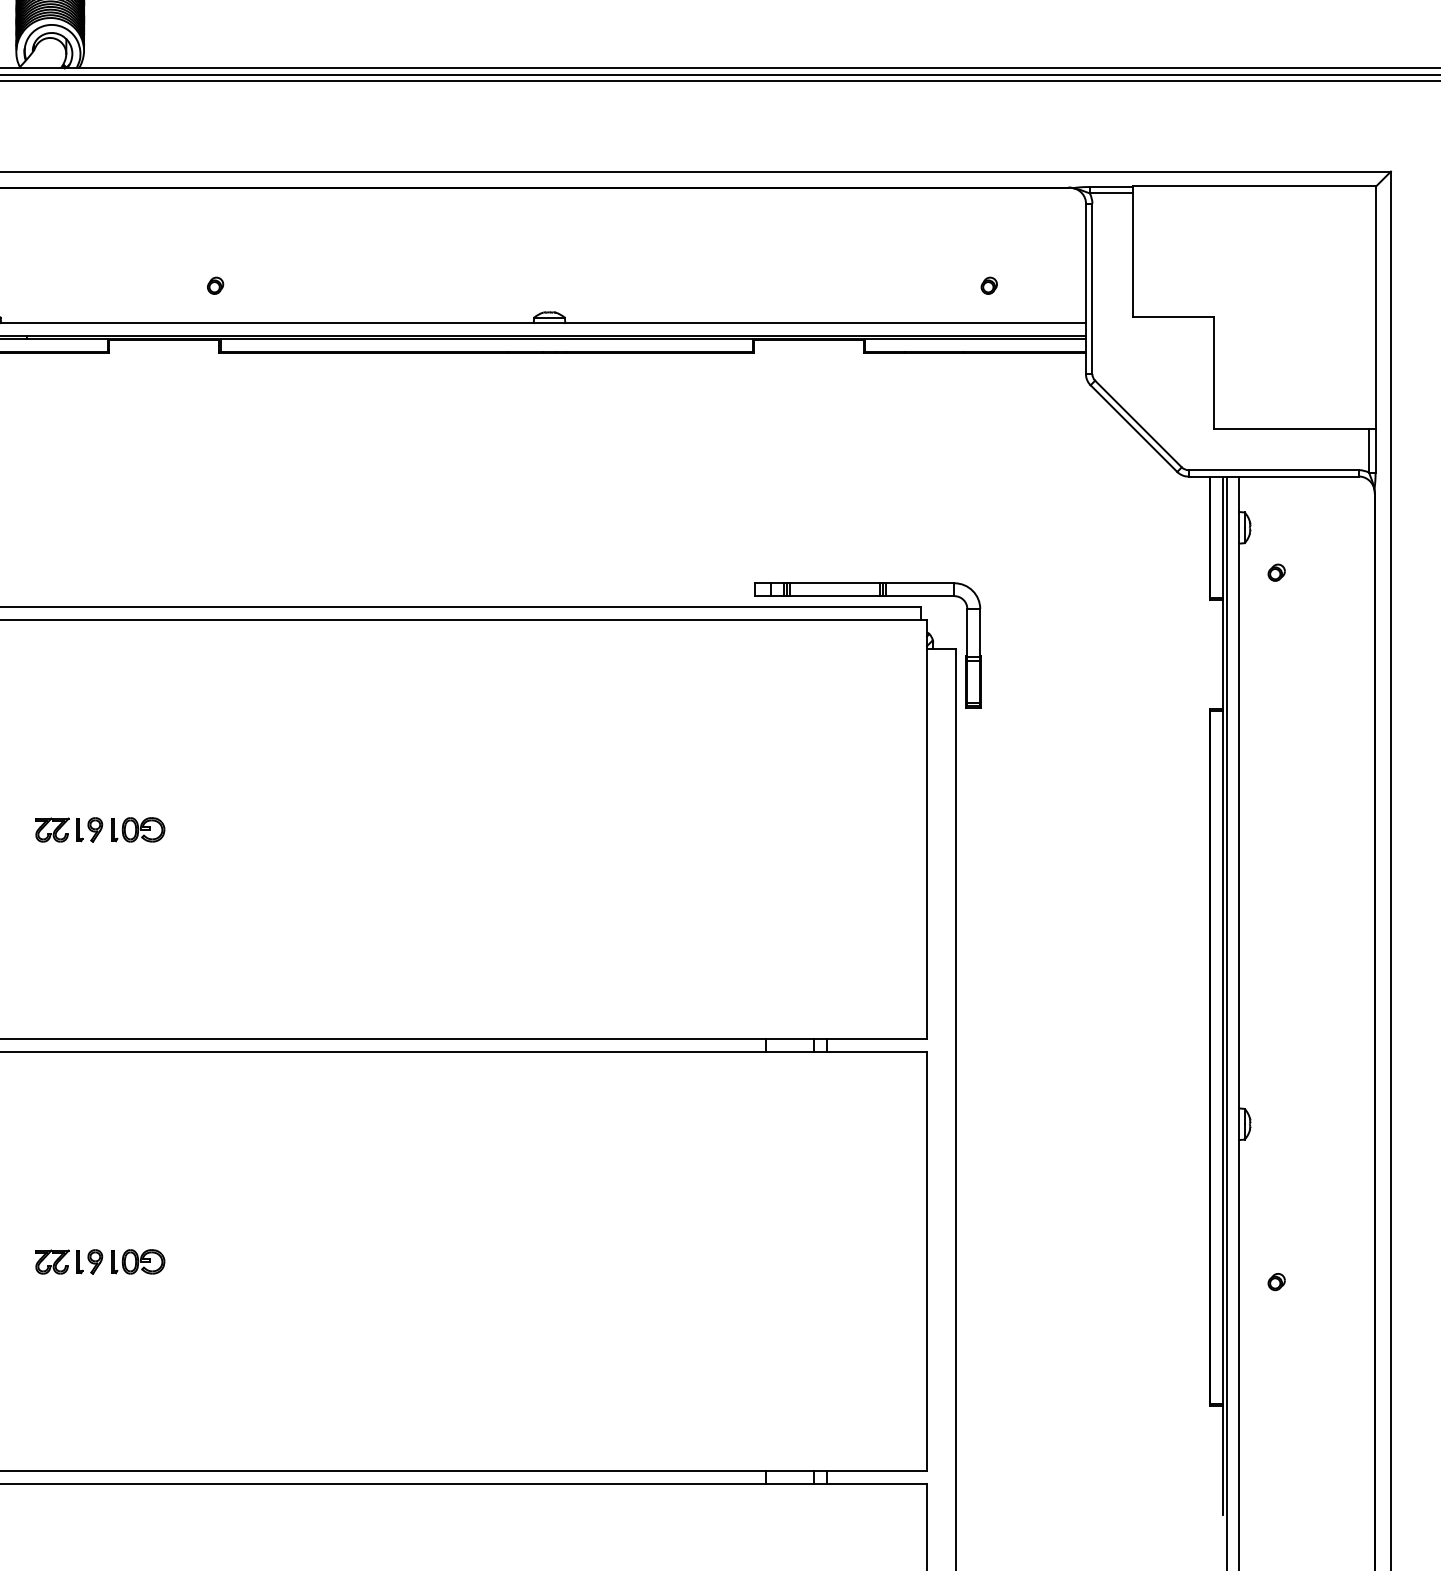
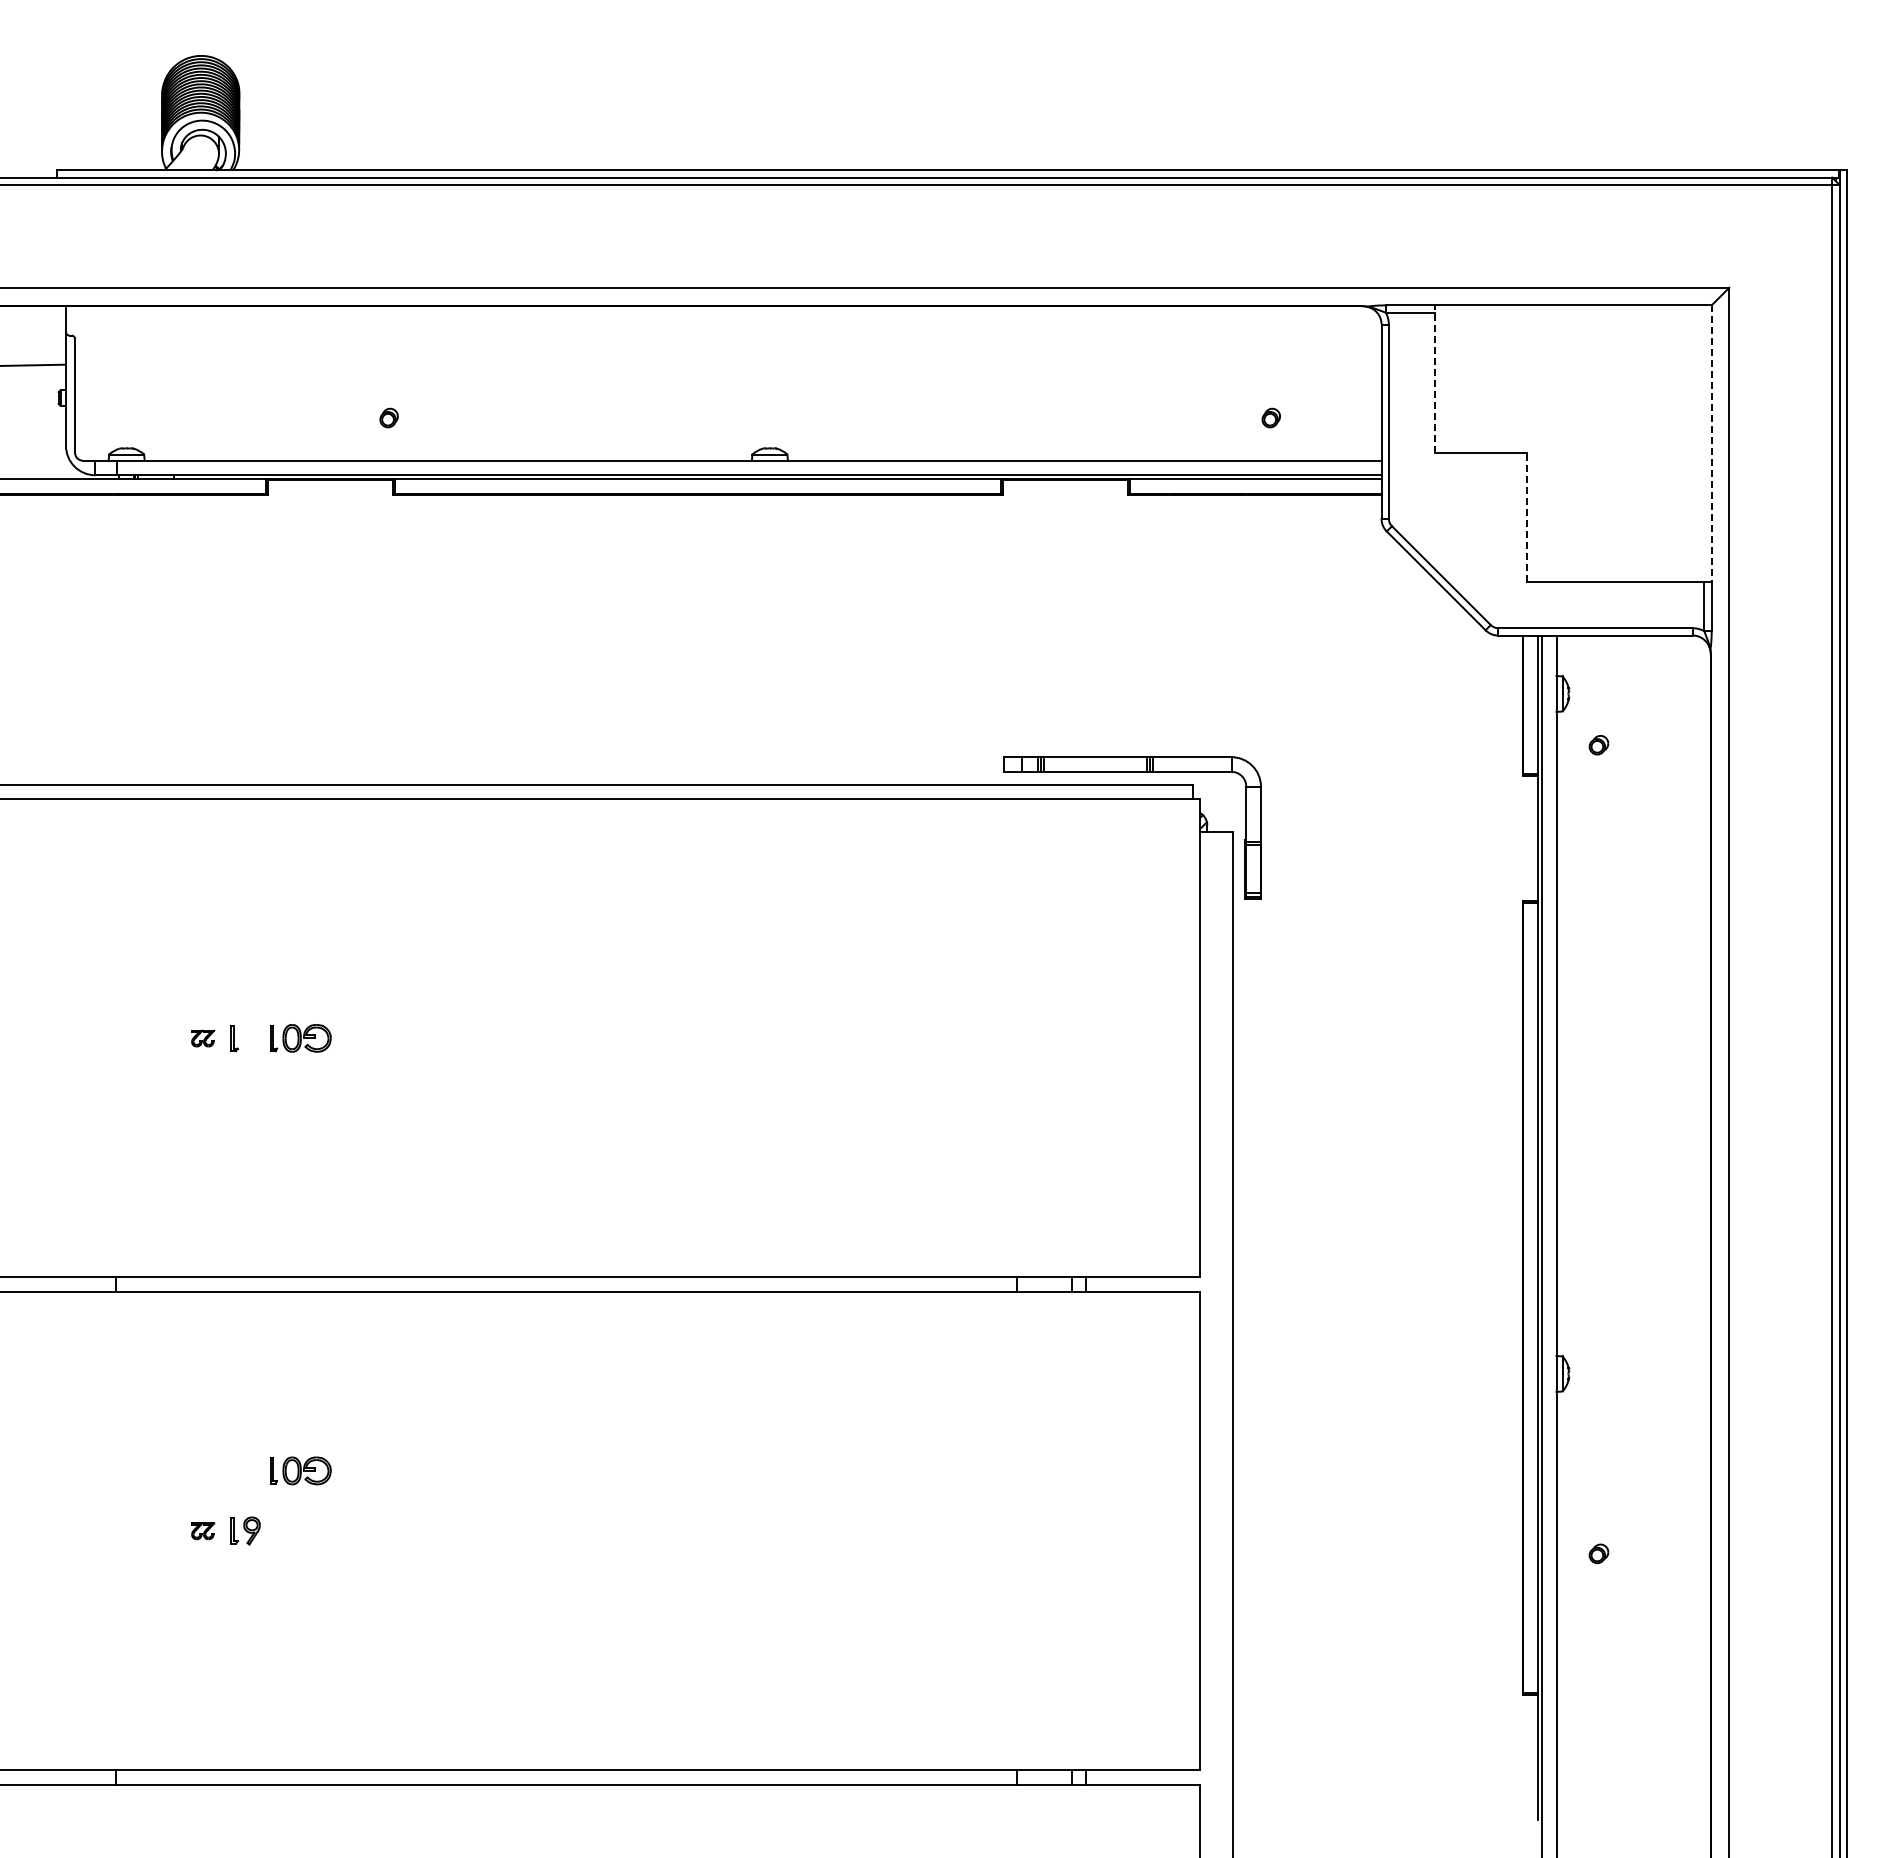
line: (1133, 251) -> (1435, 378), solid -> dashed
line: (1376, 308) -> (1712, 443), solid -> dashed
line: (1214, 373) -> (1527, 517), solid -> dashed
part: (51, 830) -> (202, 1038), size x0.6
part: (94, 830) -> (251, 1038), removed
part: (137, 1261) -> (300, 1470), moved
part: (51, 1262) -> (202, 1531), size x0.6

